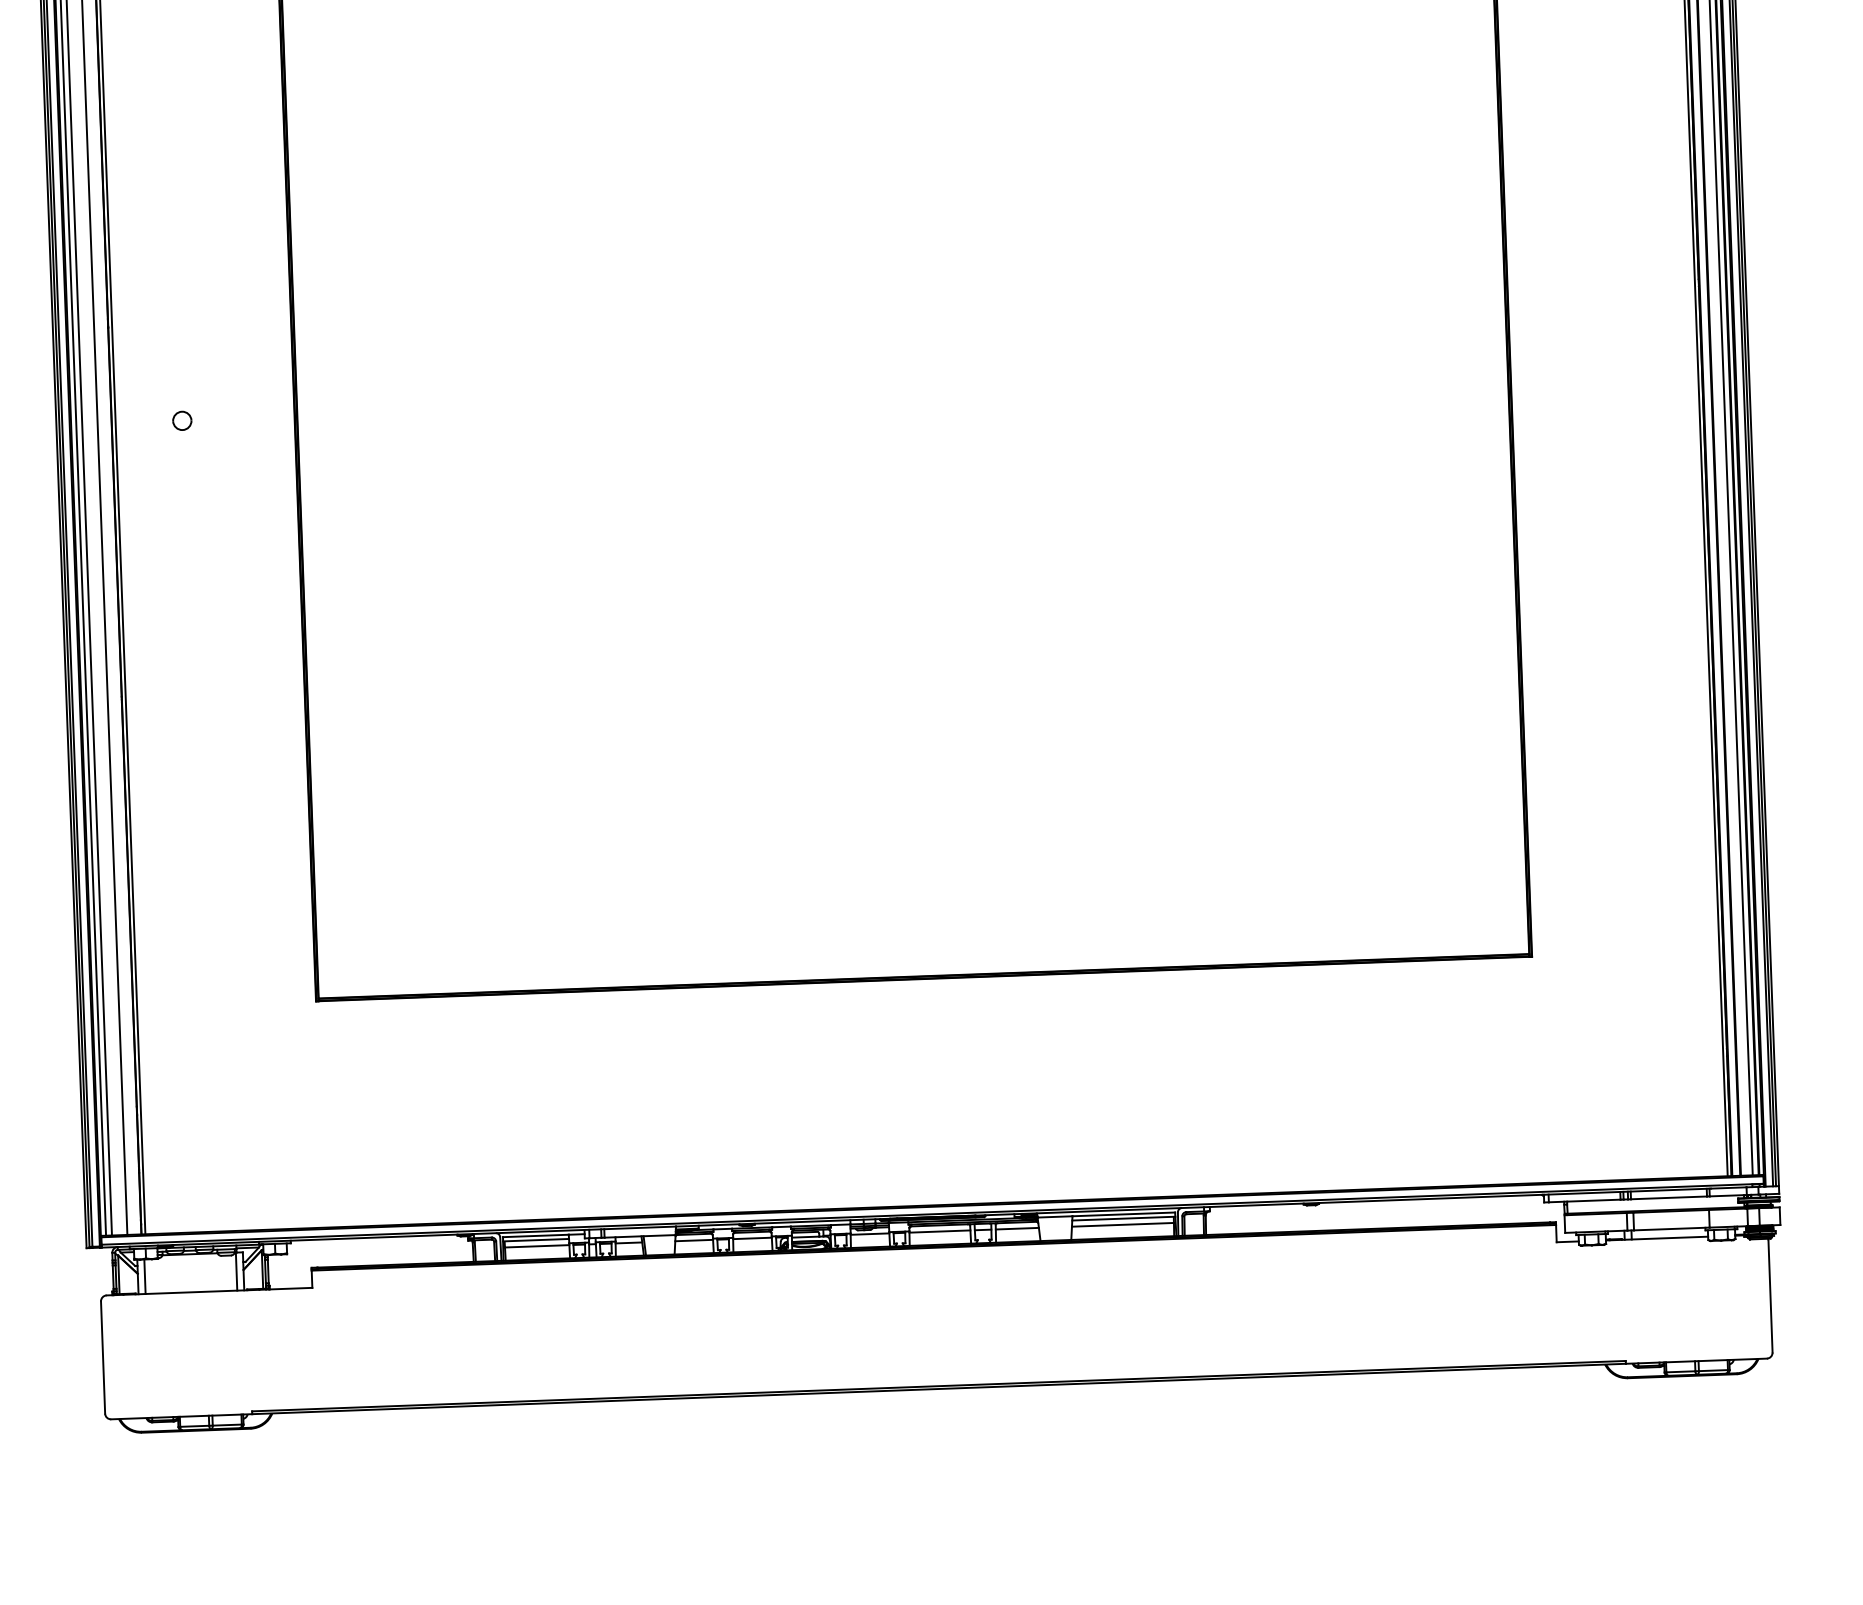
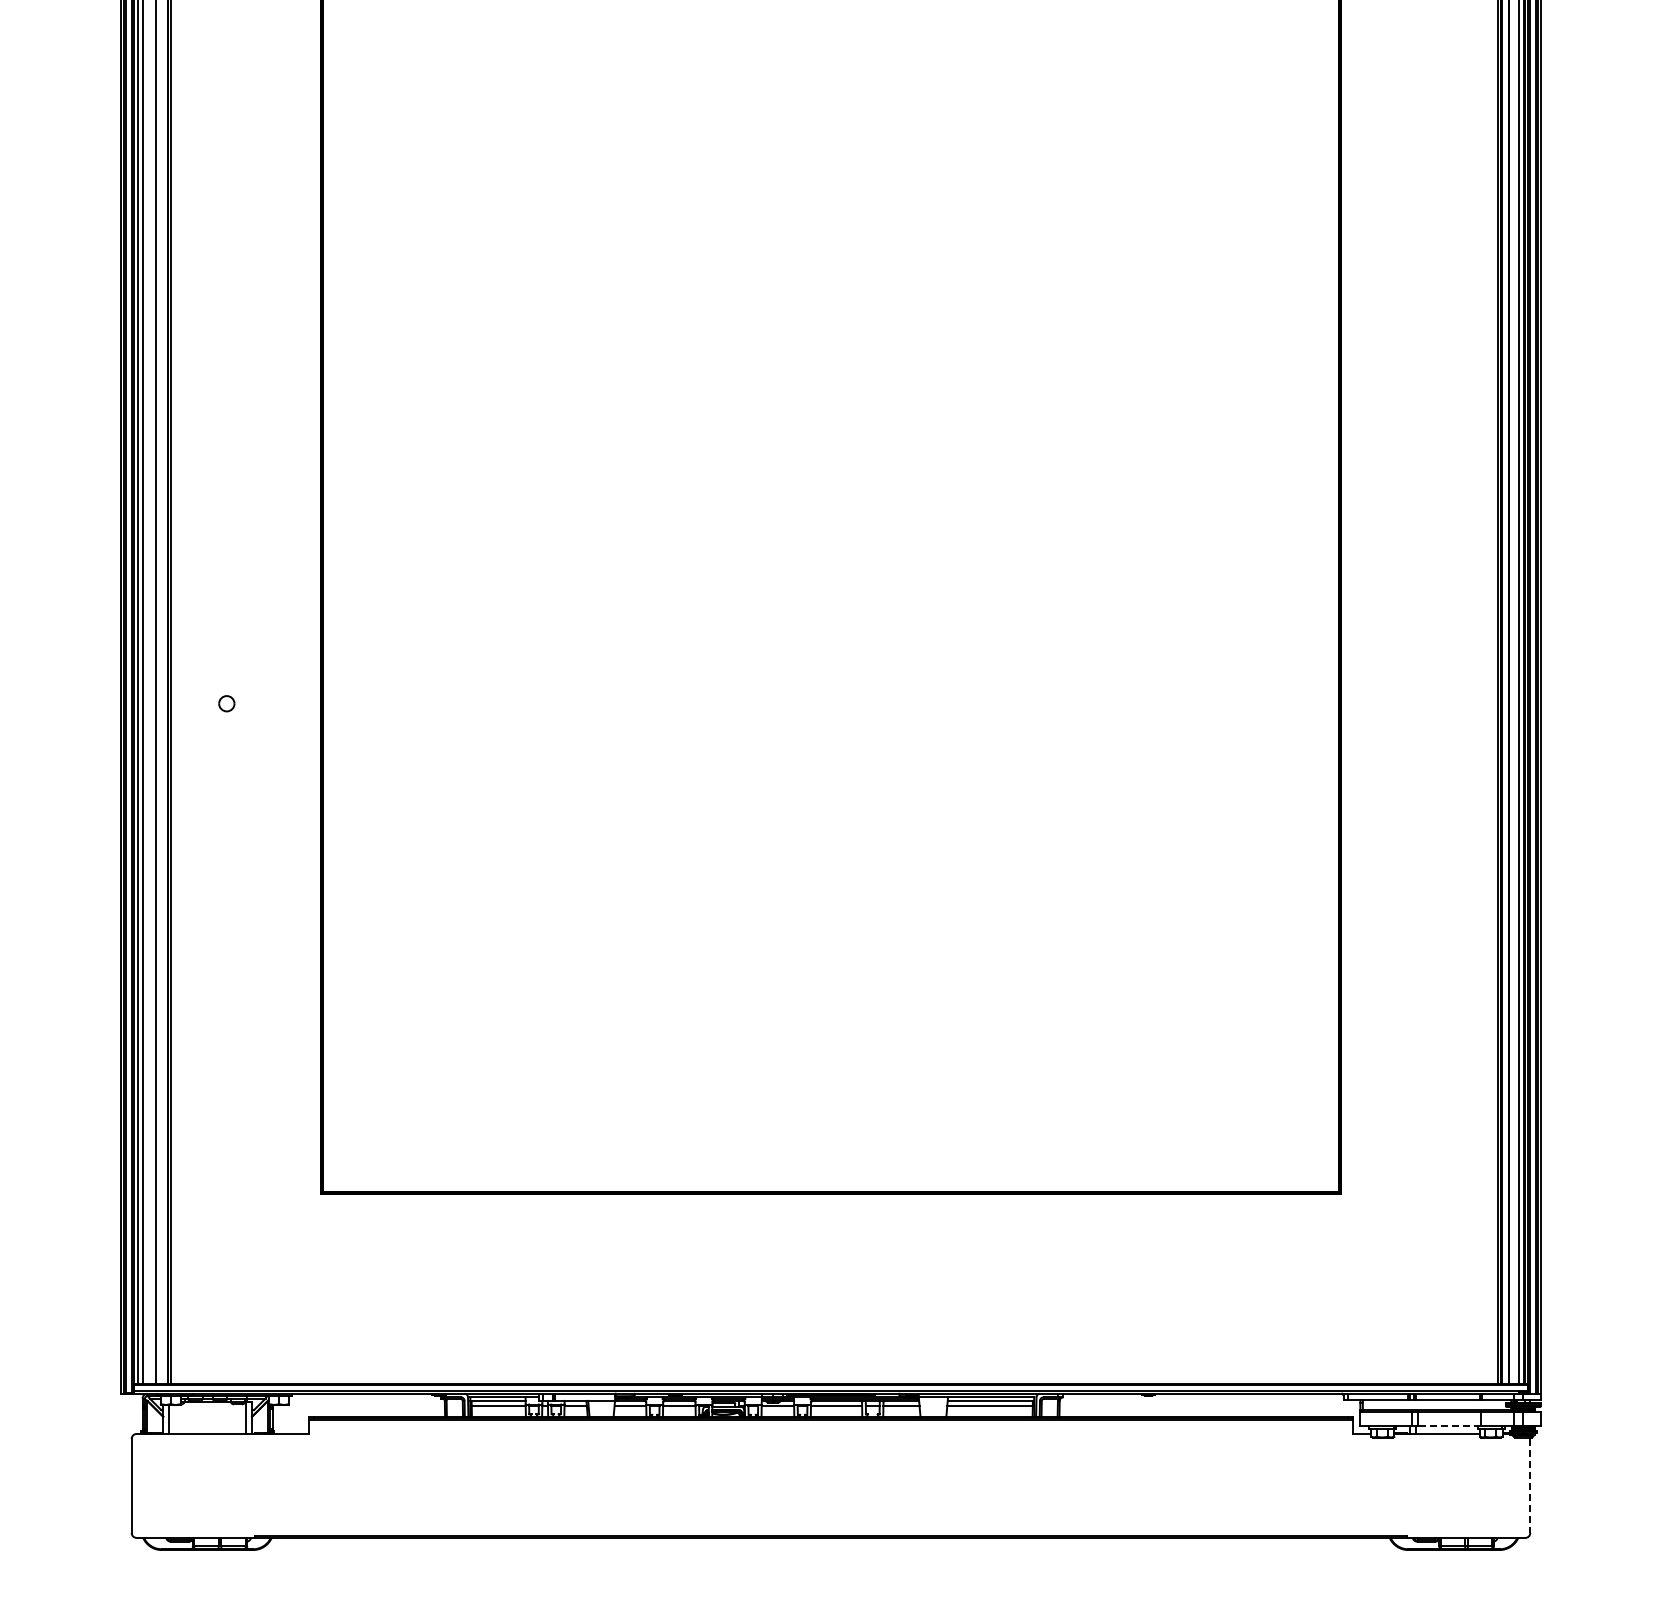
line: (1671, 1229) -> (1449, 1426), solid -> dashed
line: (1770, 1297) -> (1530, 1486), solid -> dashed

